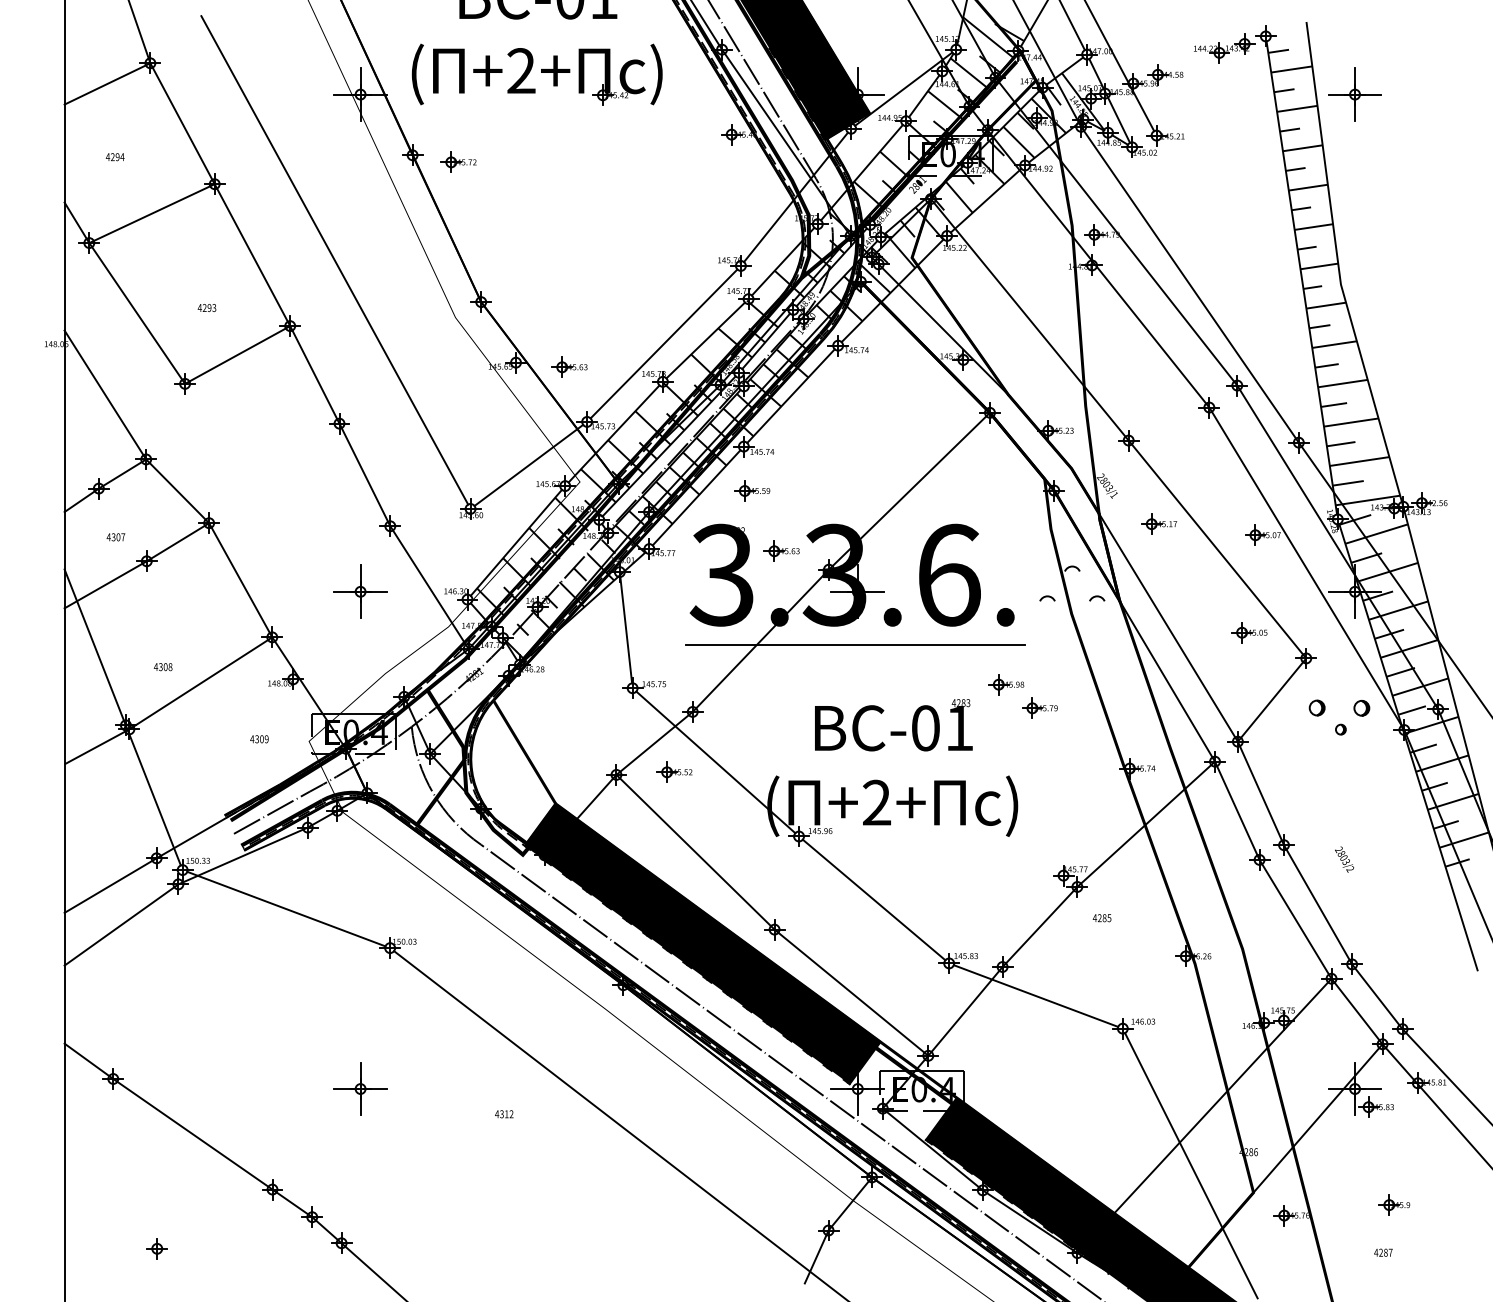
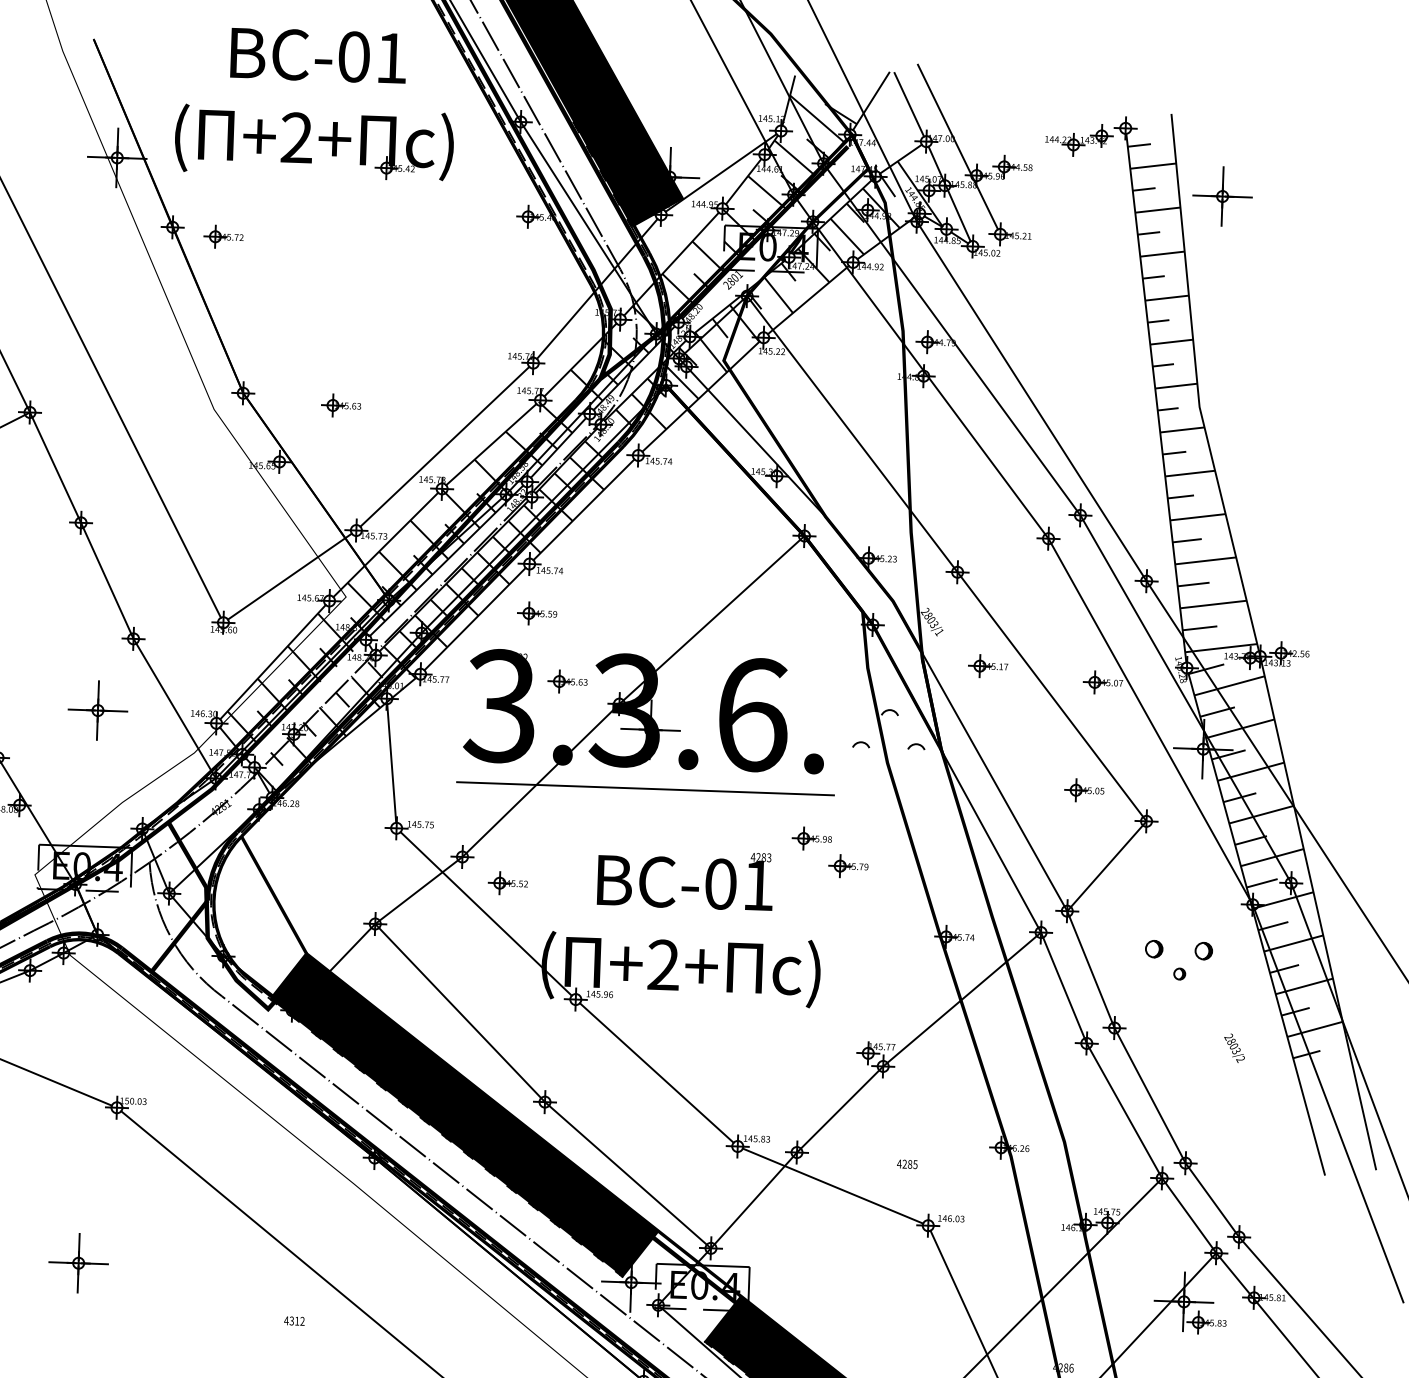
part: (569, 366) -> (341, 404), moved
part: (1340, 723) -> (1179, 967), moved
part: (674, 771) -> (508, 882), moved
text: (1344, 859) -> (1234, 1048), moved
text: (1101, 918) -> (906, 1164), moved
text: (504, 1114) -> (294, 1321), moved

